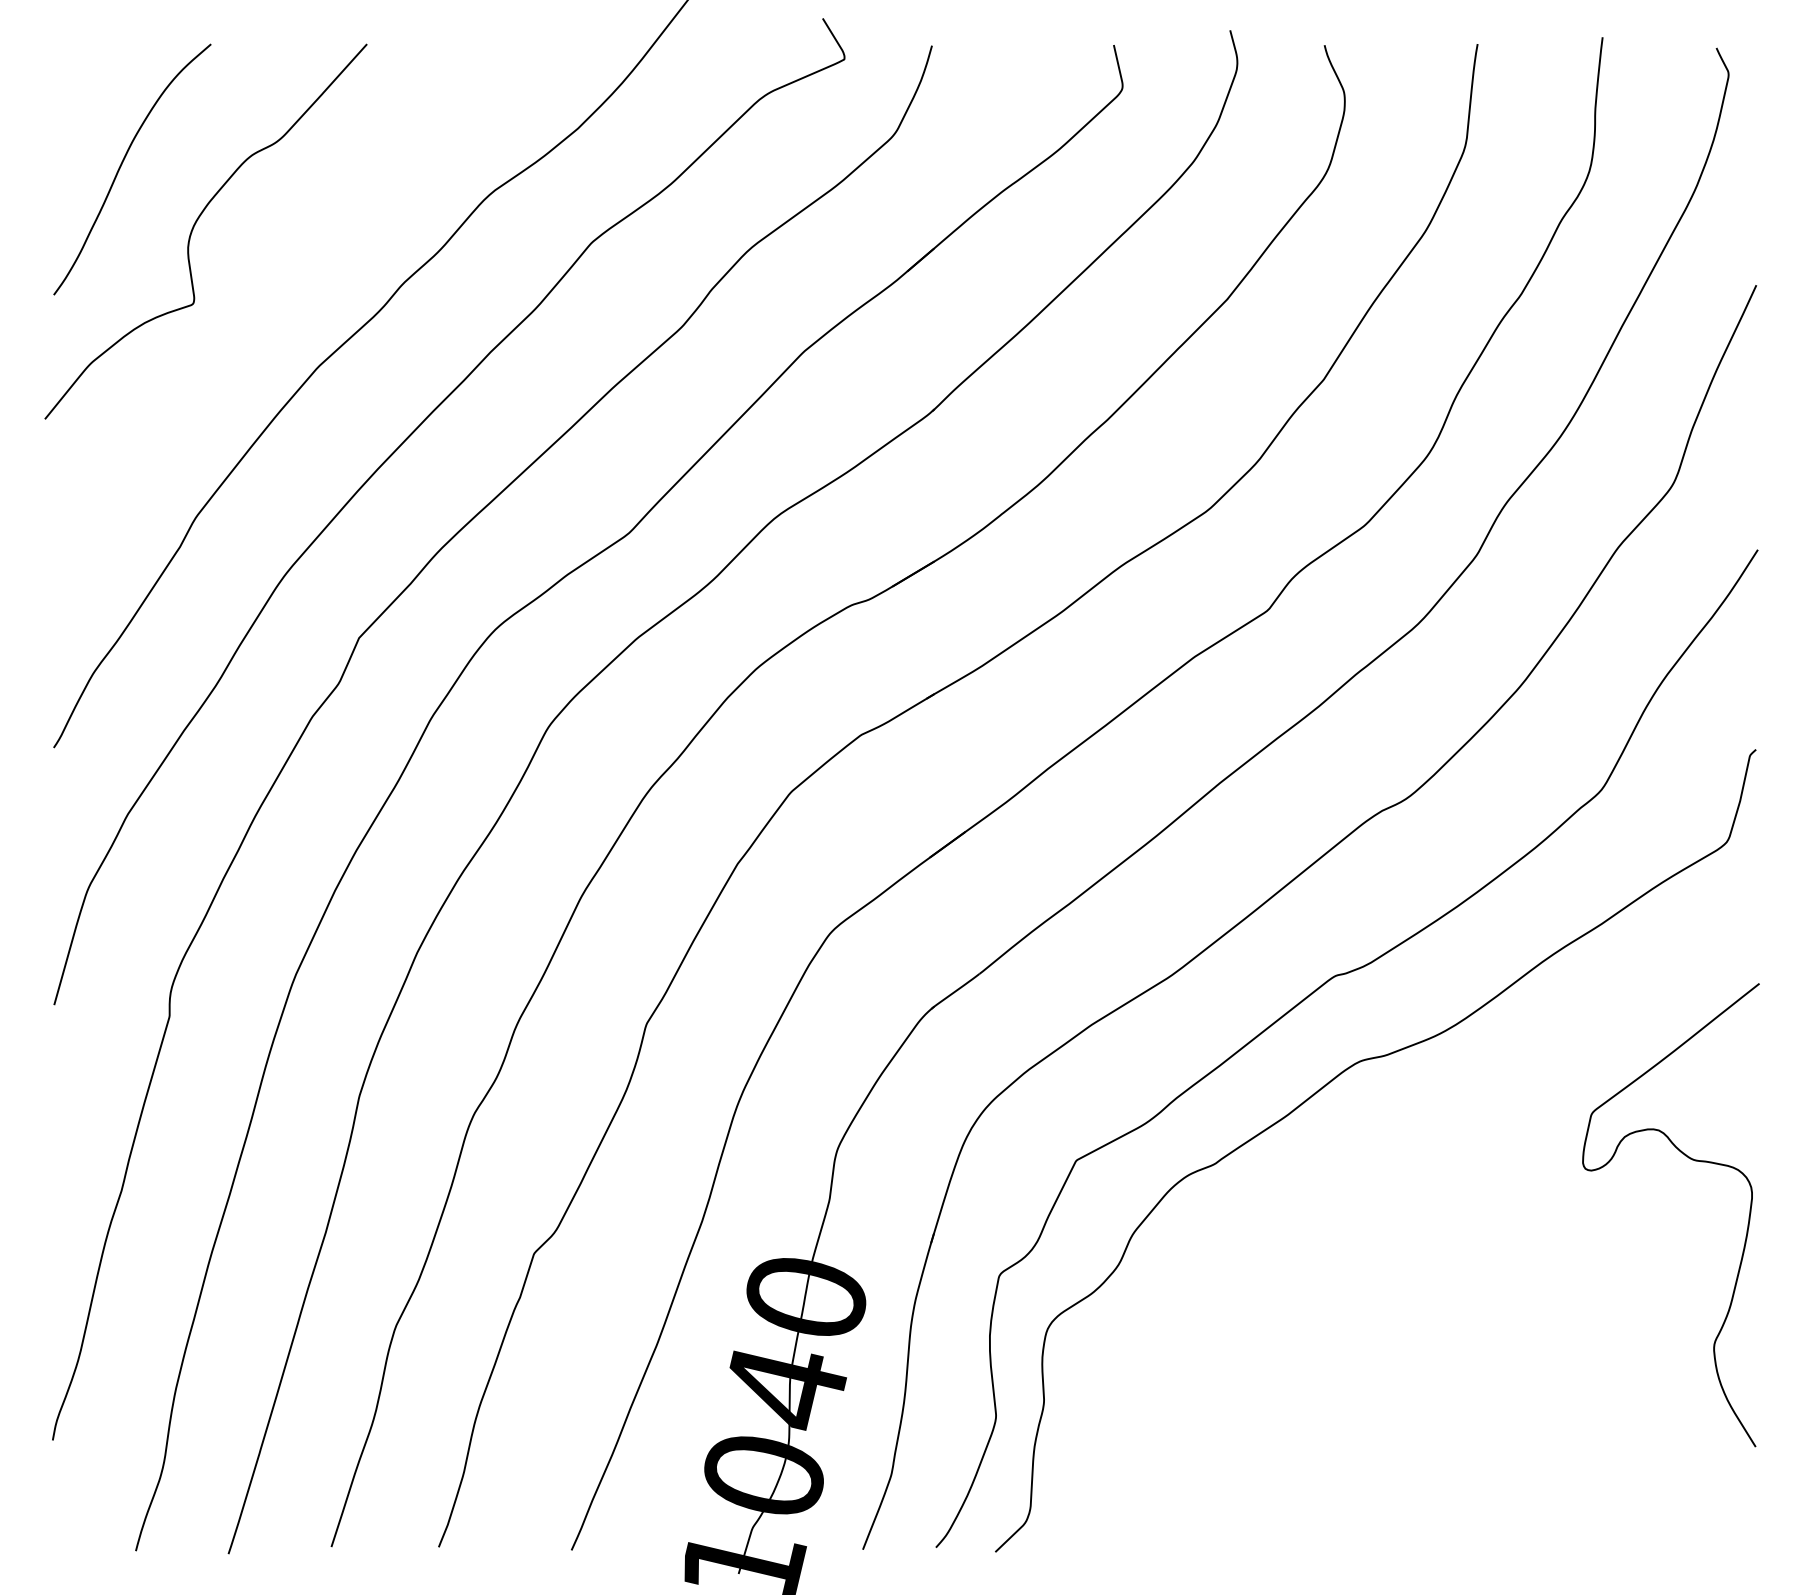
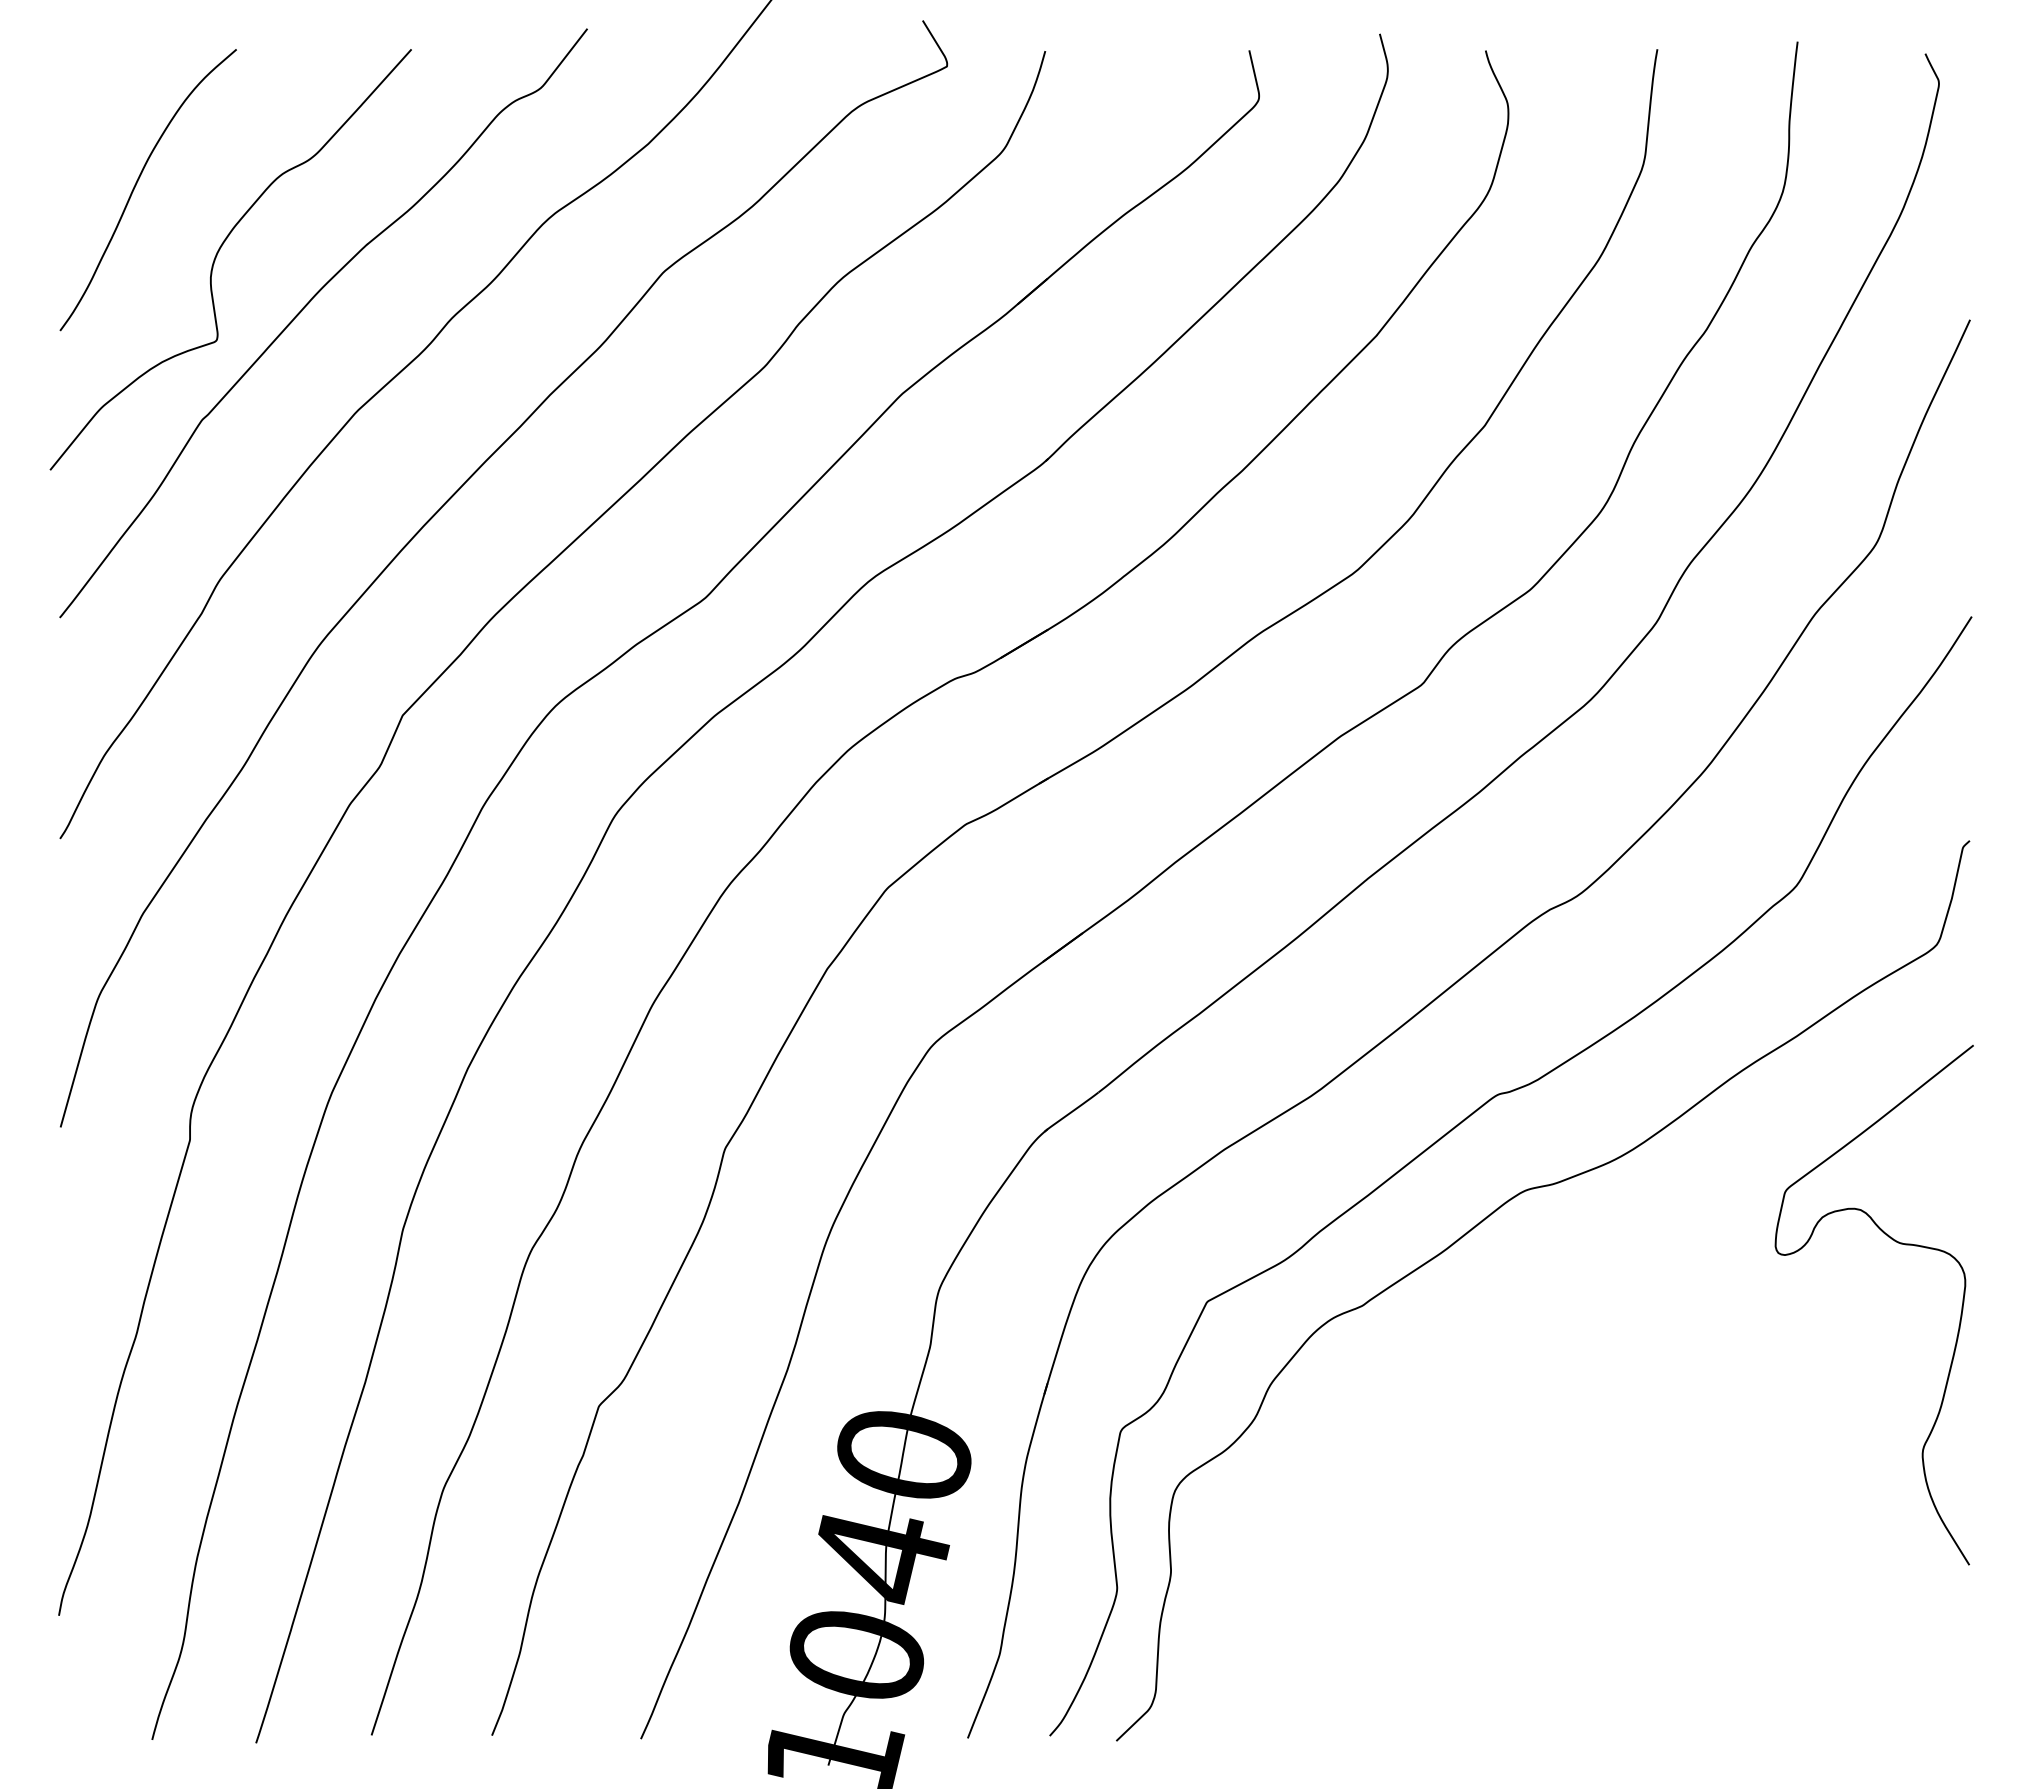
curve: (273, 273) -> (306, 306), added
curve: (1694, 1161) -> (1900, 1244), moved

